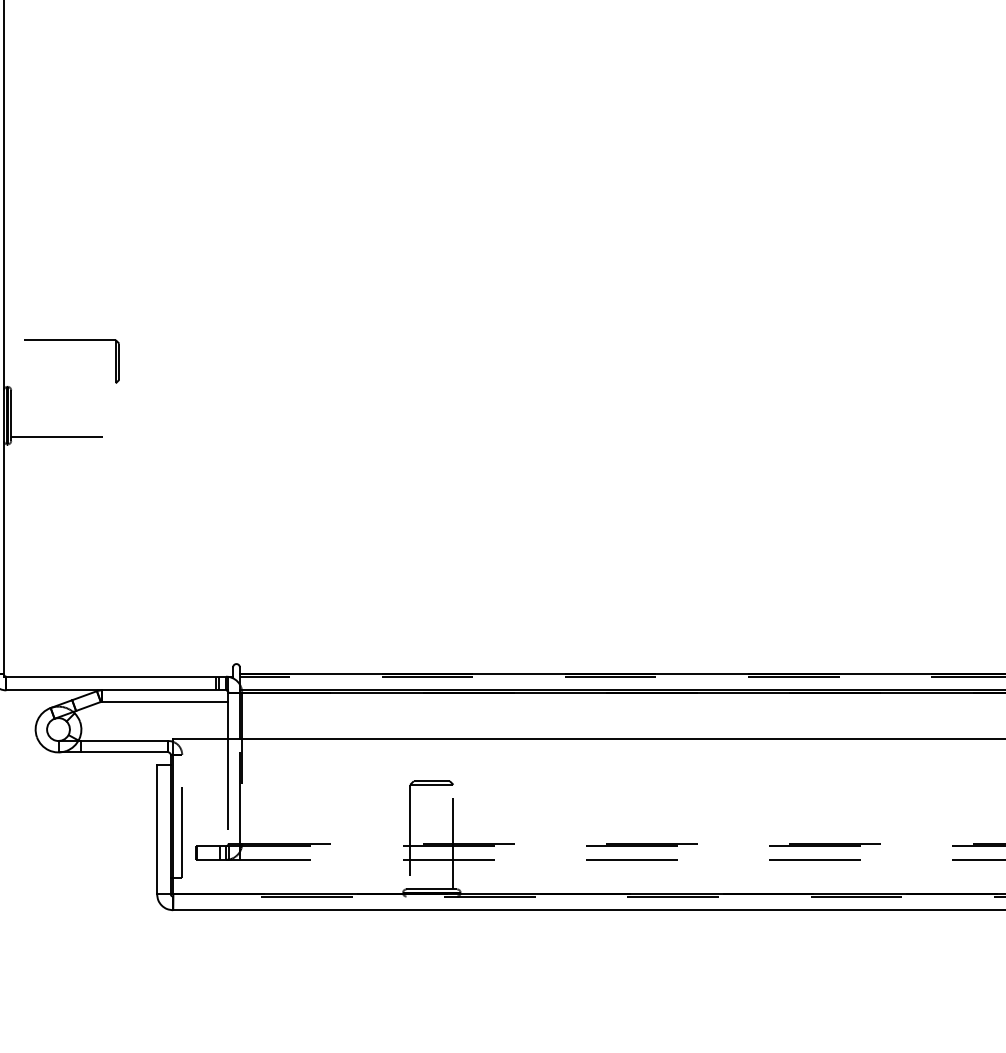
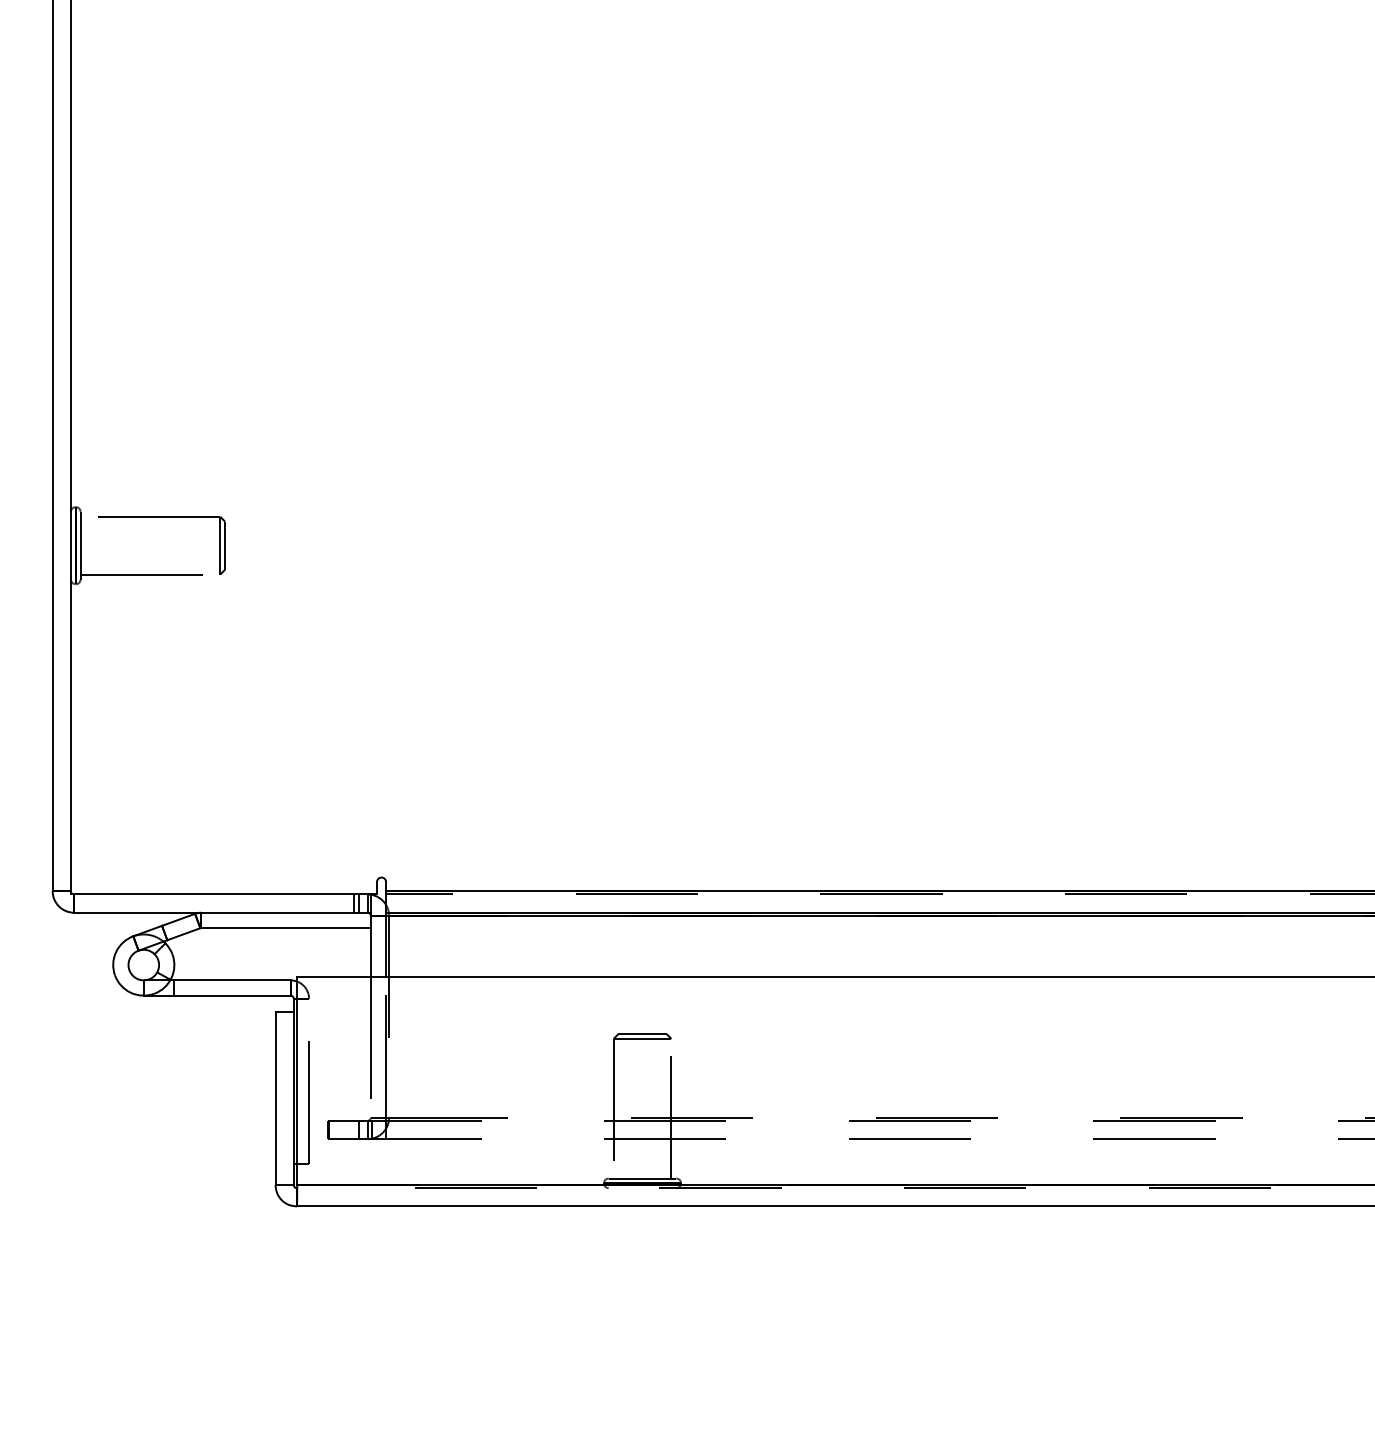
part: (71, 340) -> (161, 517), moved

